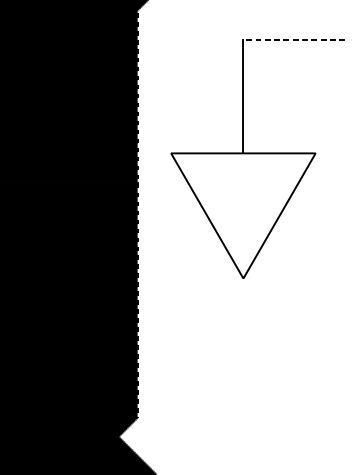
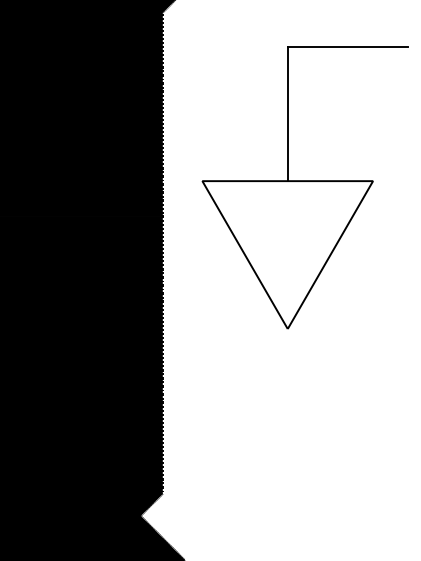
line: (293, 40) -> (347, 47), dashed -> solid

